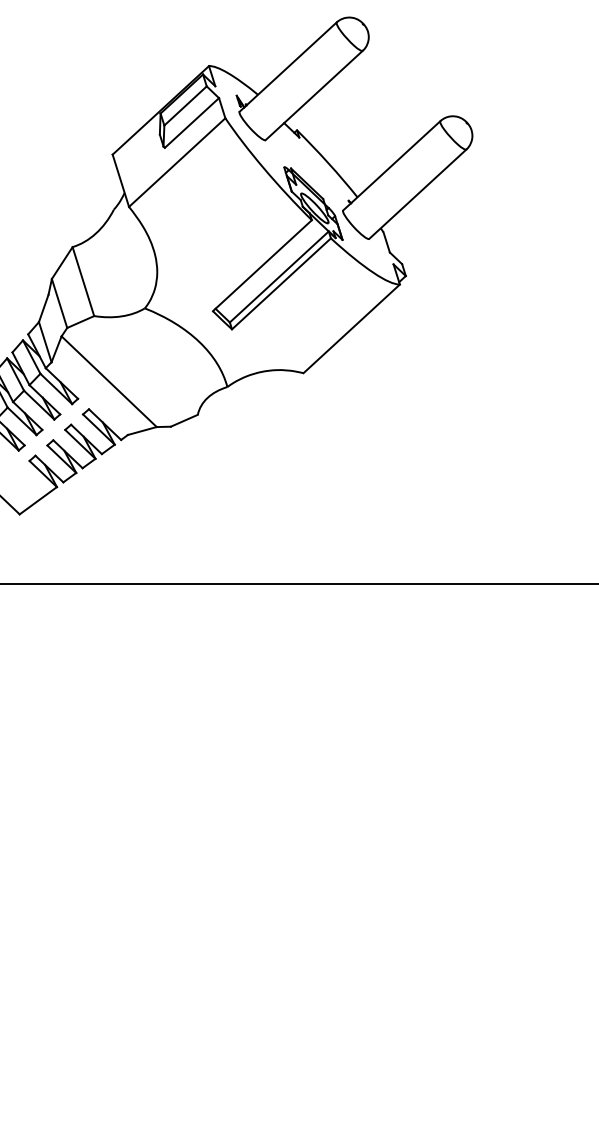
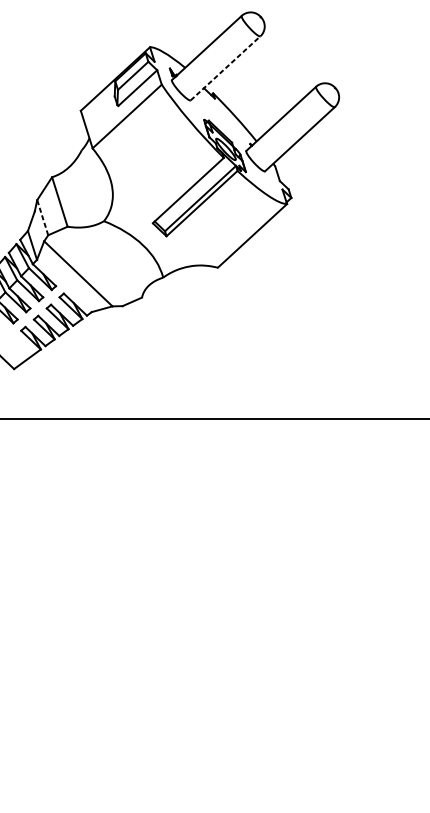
line: (314, 95) -> (225, 68), solid -> dashed
line: (59, 303) -> (42, 217), solid -> dashed

